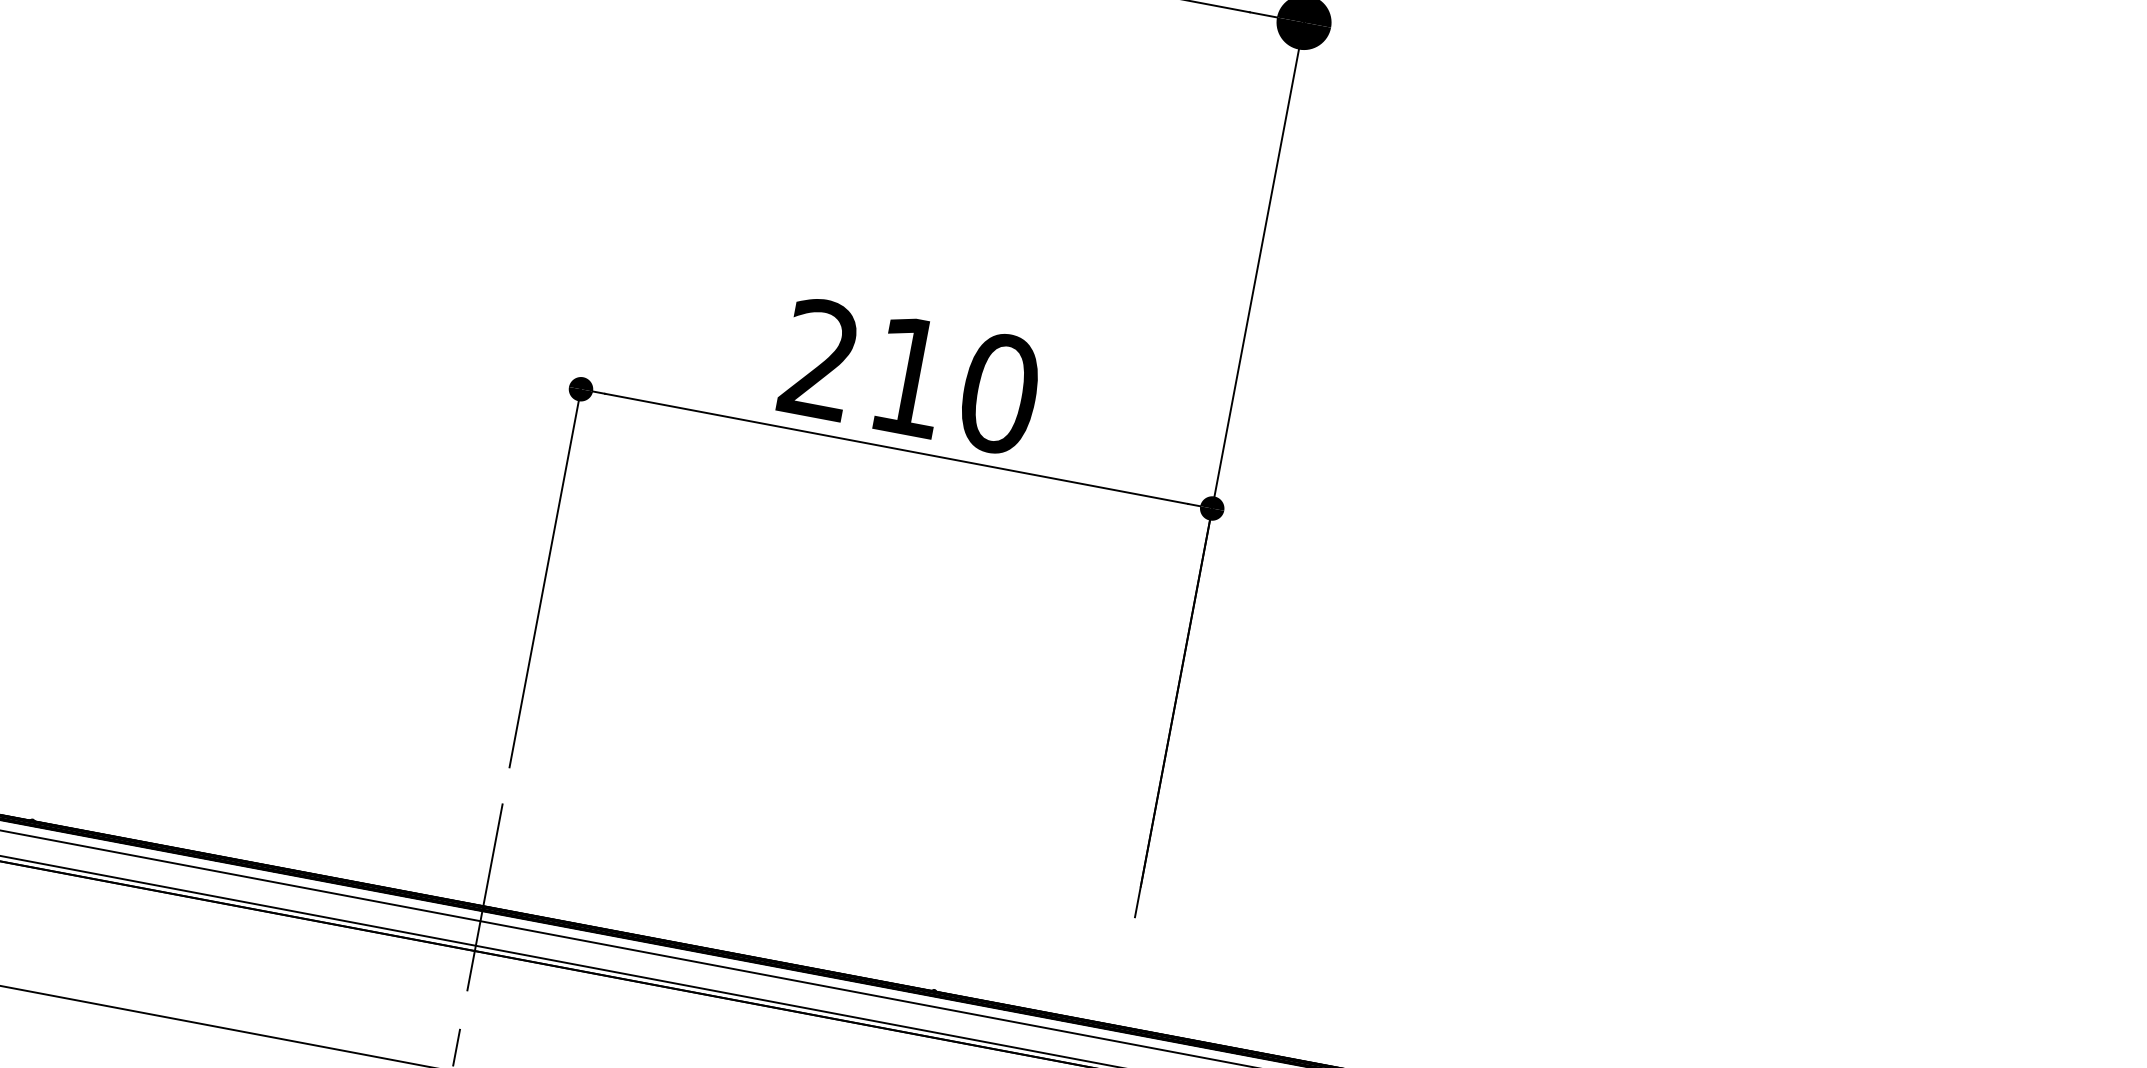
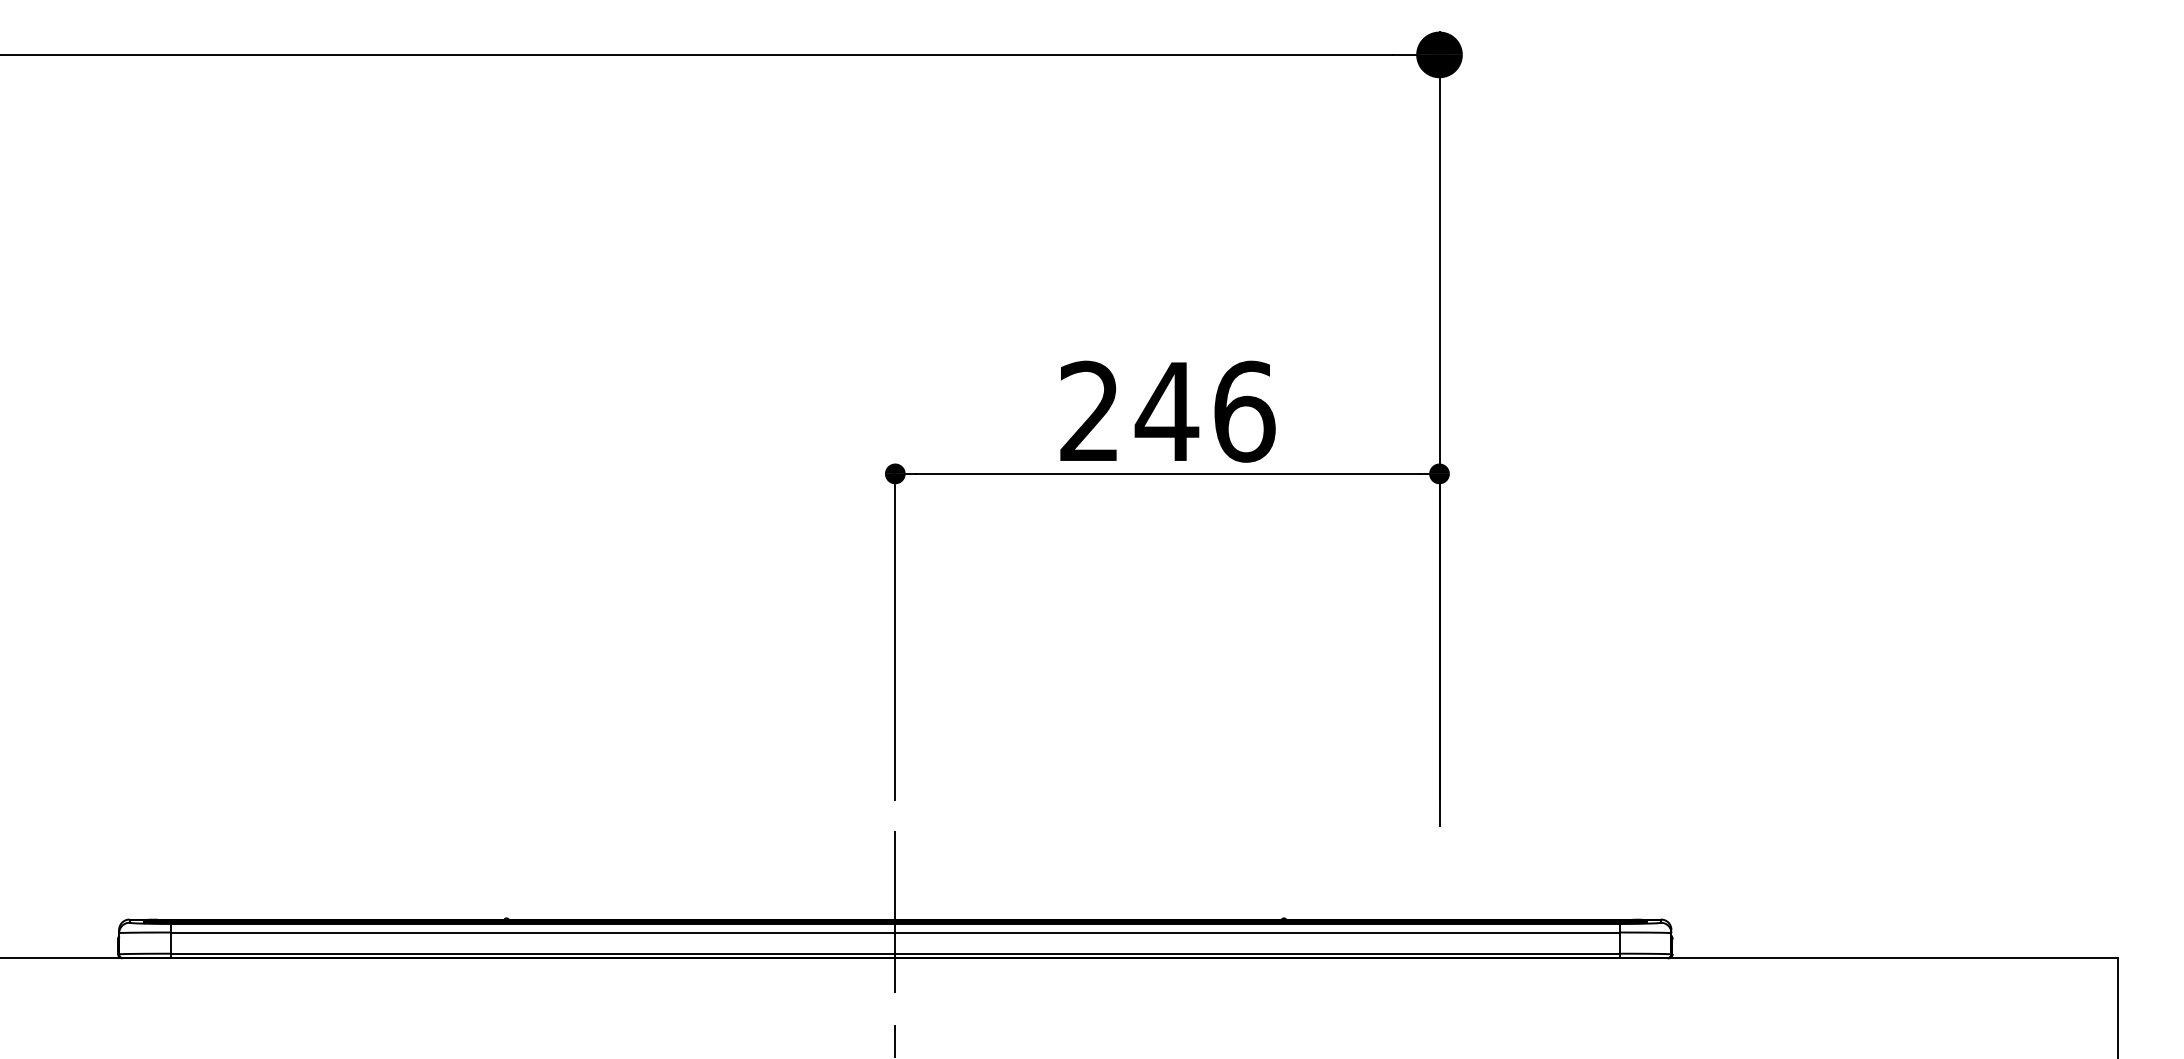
text: (953, 384) -> (1204, 411), 210 -> 246

